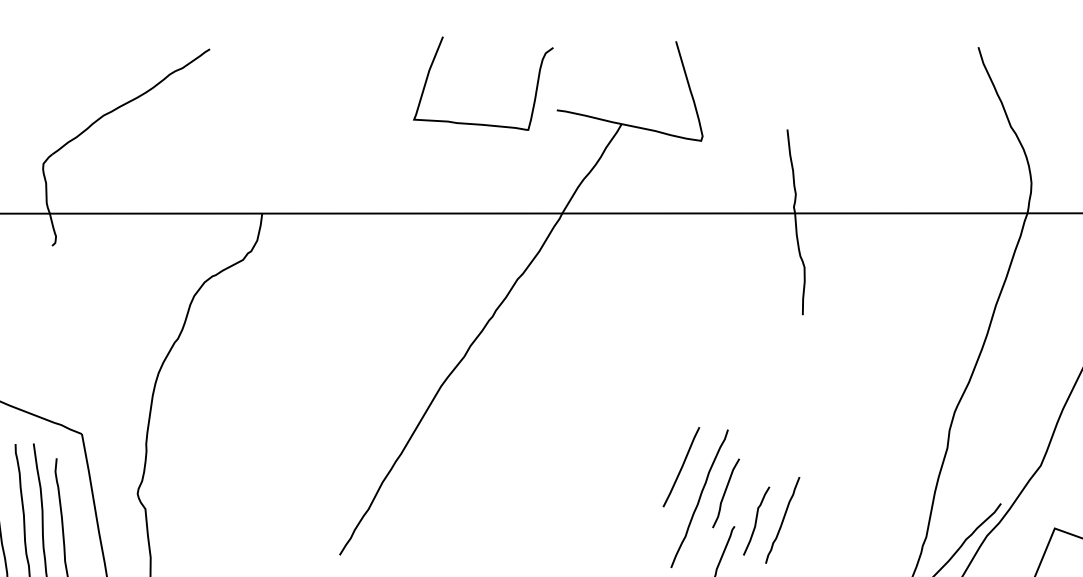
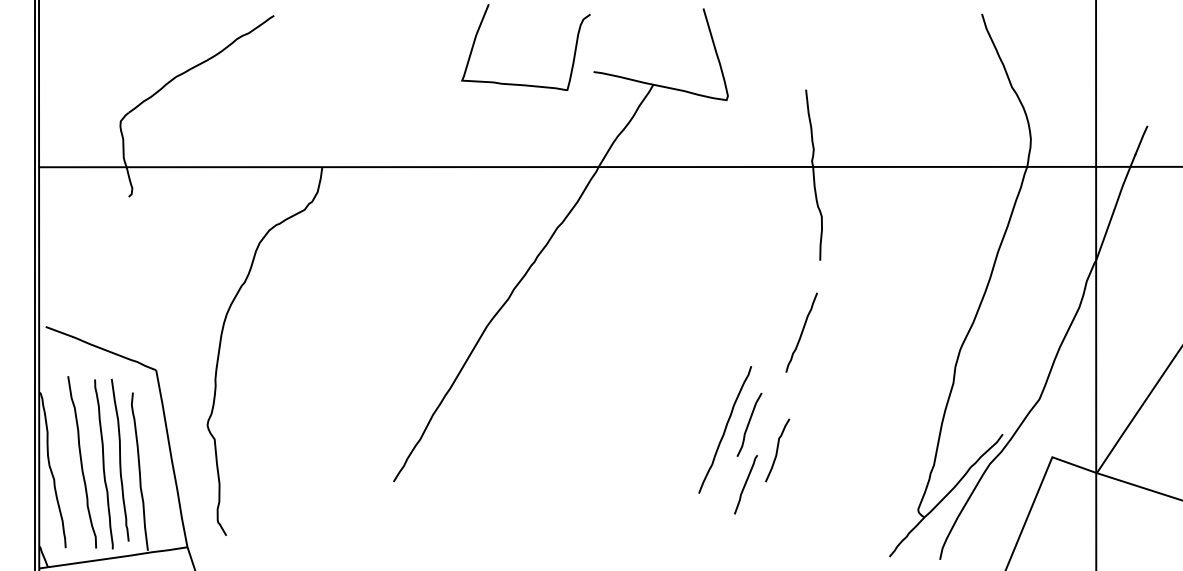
line: (681, 466) -> (708, 400), removed
line: (782, 520) -> (801, 332), moved

